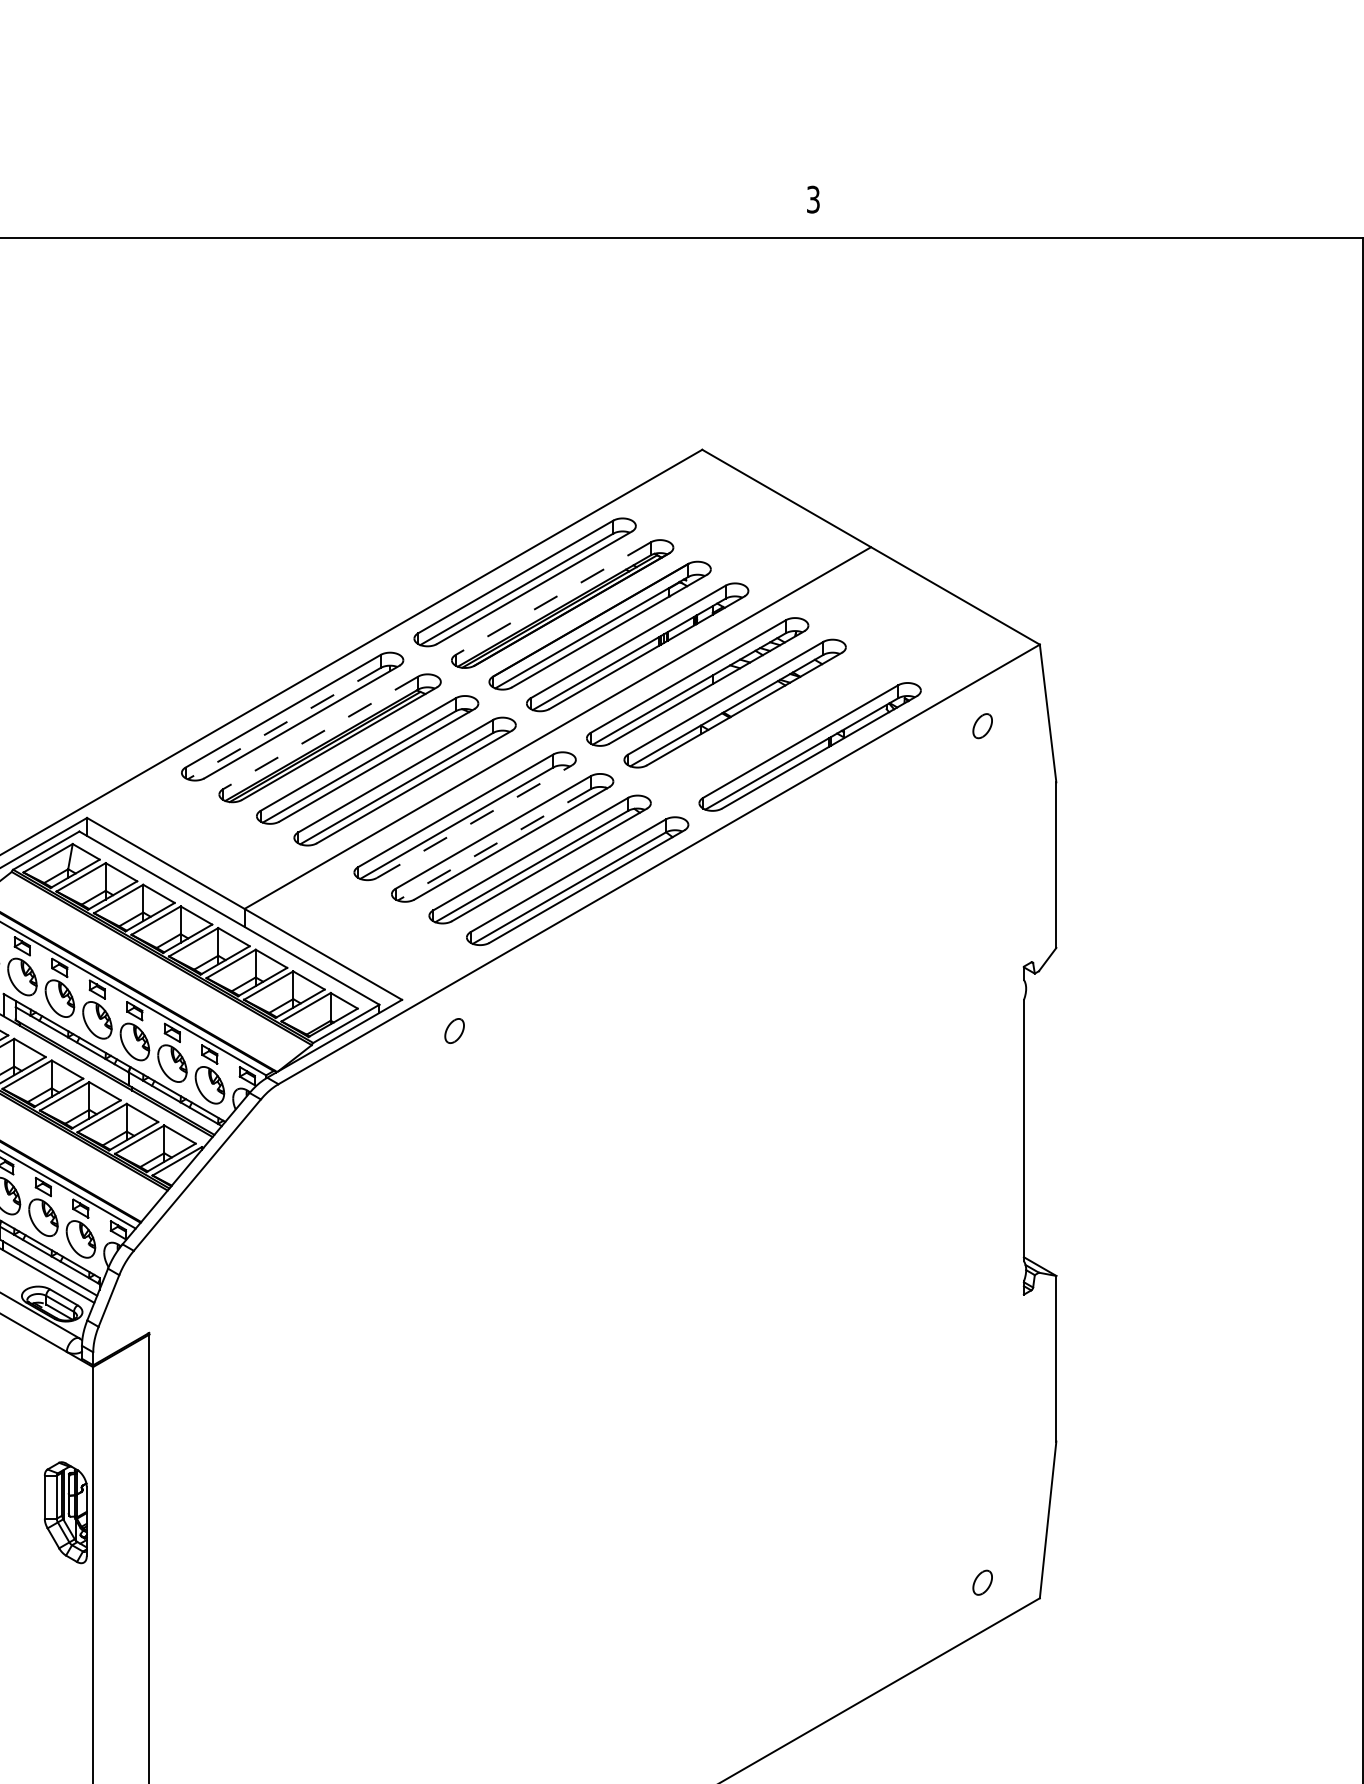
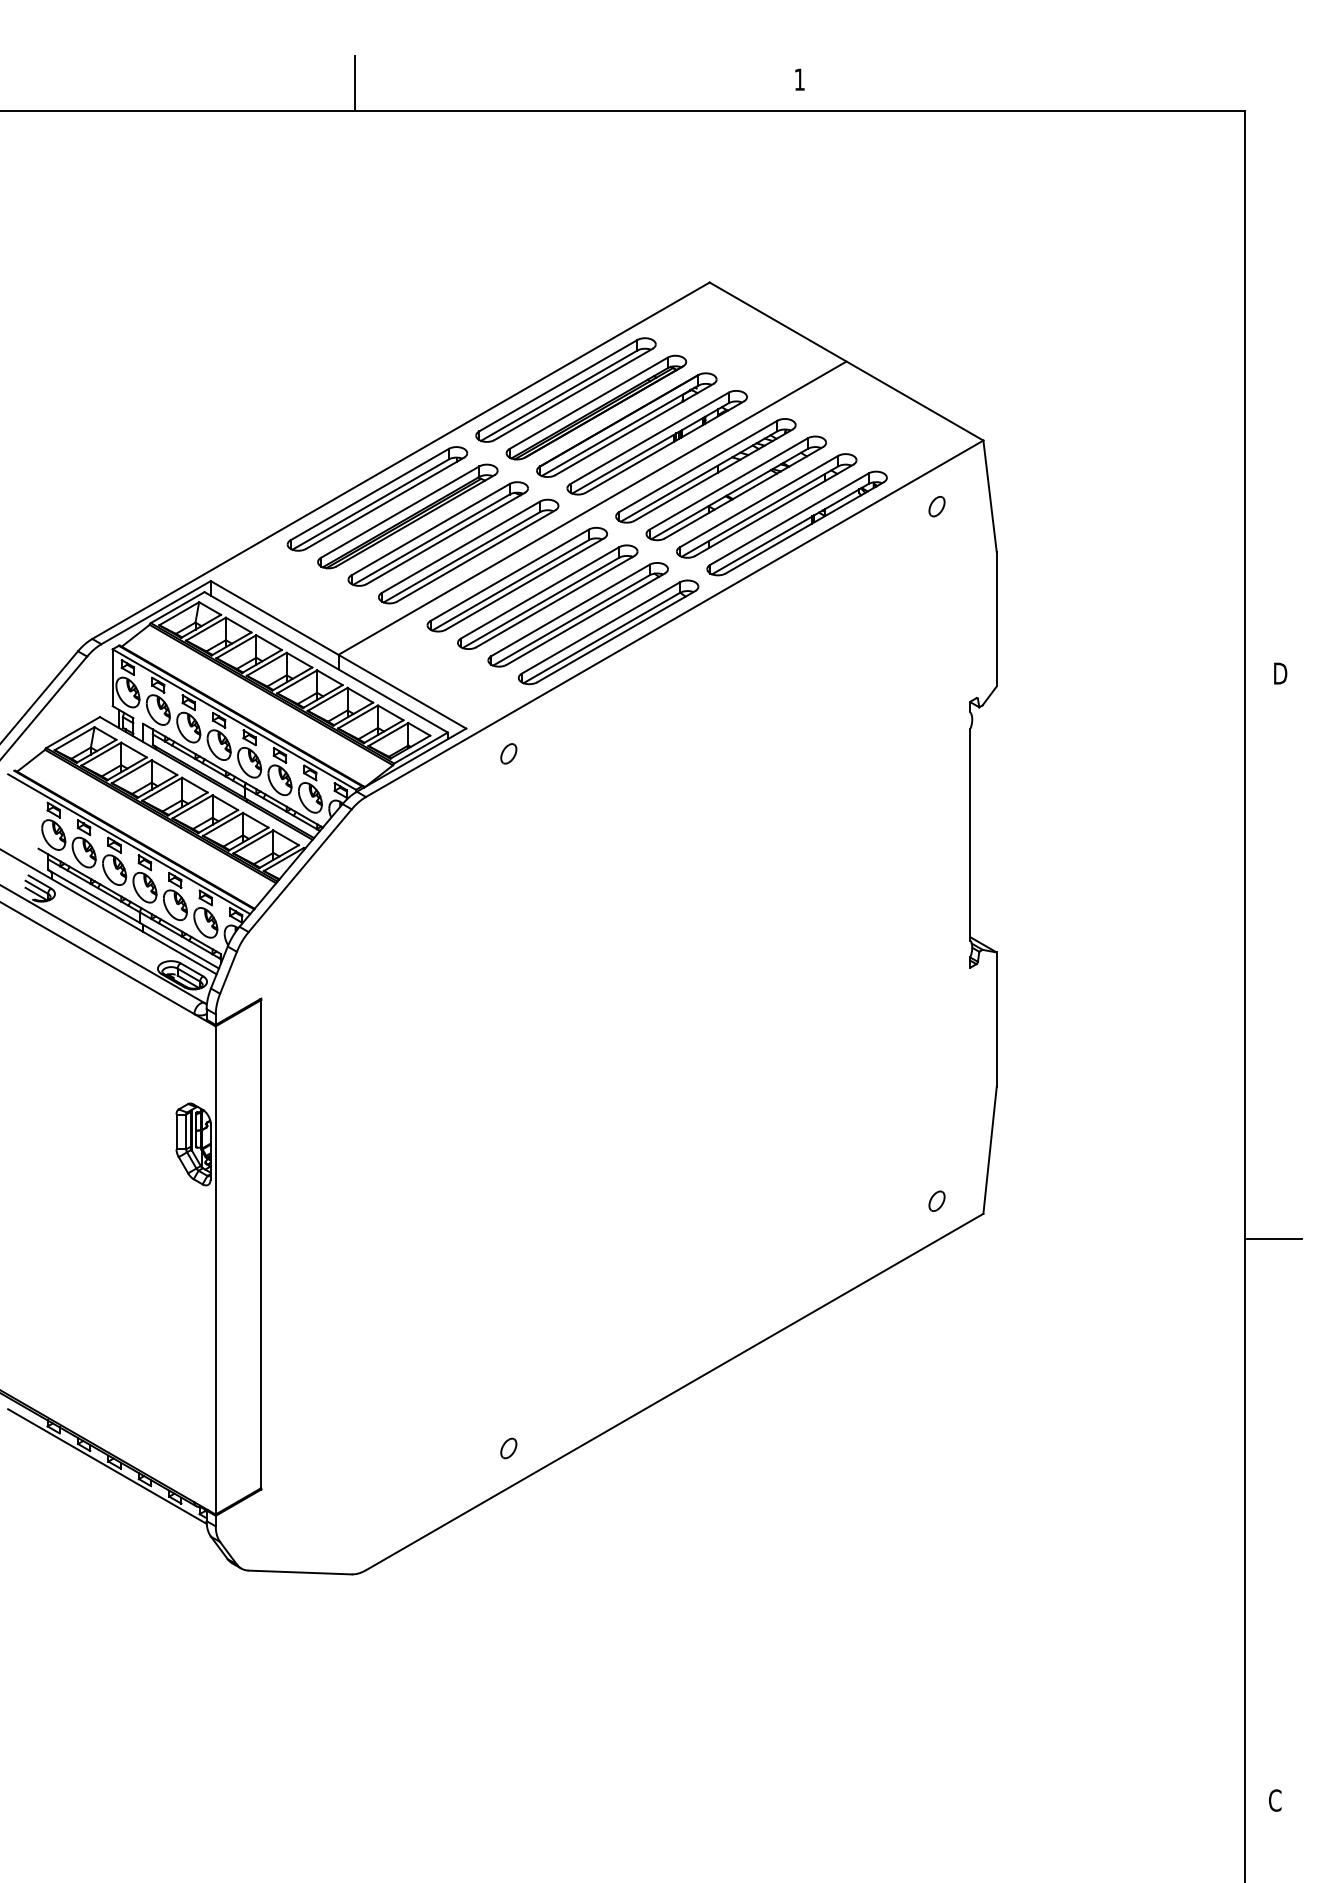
text: (813, 199) -> (799, 79), 3 -> 1
line: (264, 204) -> (354, 83), added
line: (552, 598) -> (588, 403), dashed -> solid
line: (284, 723) -> (370, 504), dashed -> solid
part: (772, 724) -> (766, 505), added
line: (319, 733) -> (399, 512), dashed -> solid
line: (475, 820) -> (525, 583), dashed -> solid
line: (493, 845) -> (540, 603), dashed -> solid

